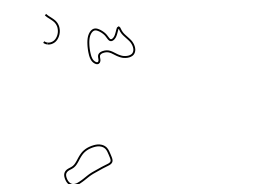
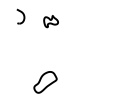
part: (109, 45) -> (50, 21), size x0.6

